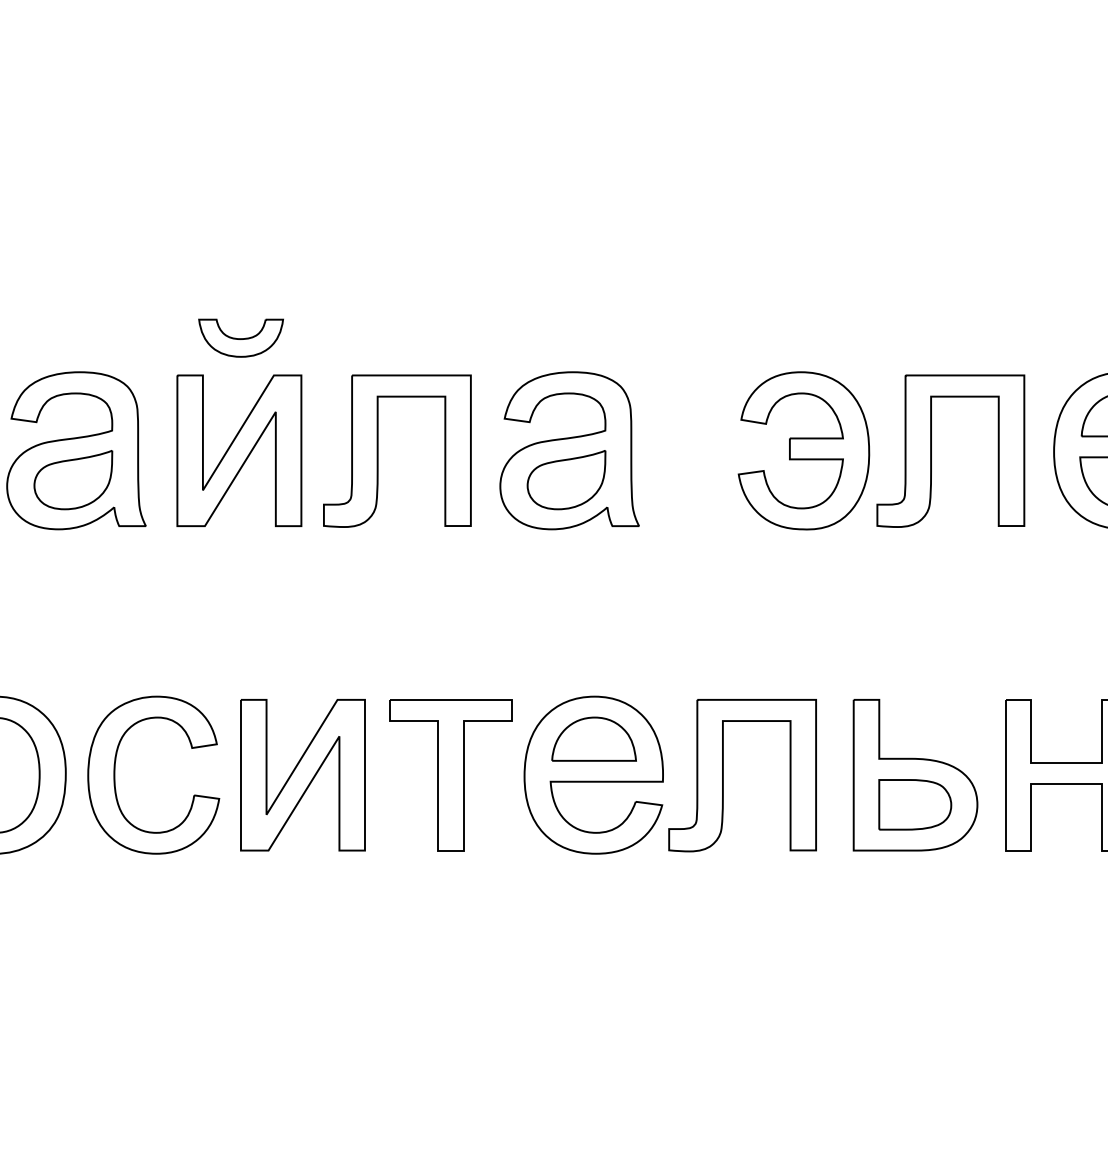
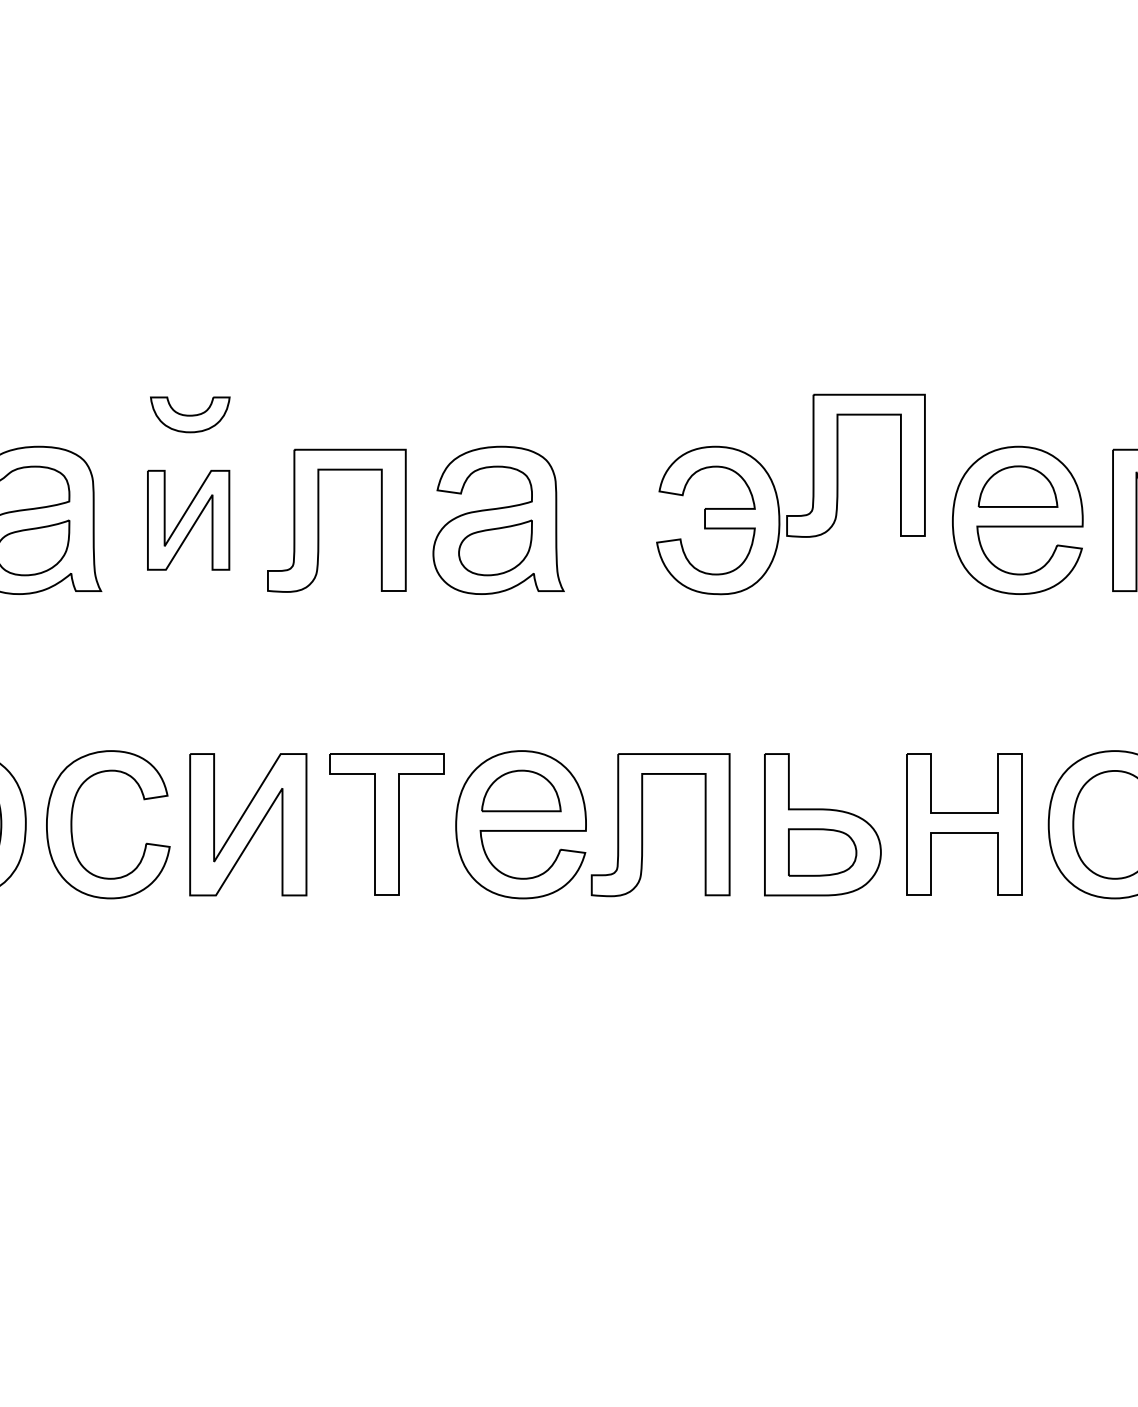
part: (239, 449) -> (188, 519), size x0.7
part: (932, 450) -> (838, 465), moved

